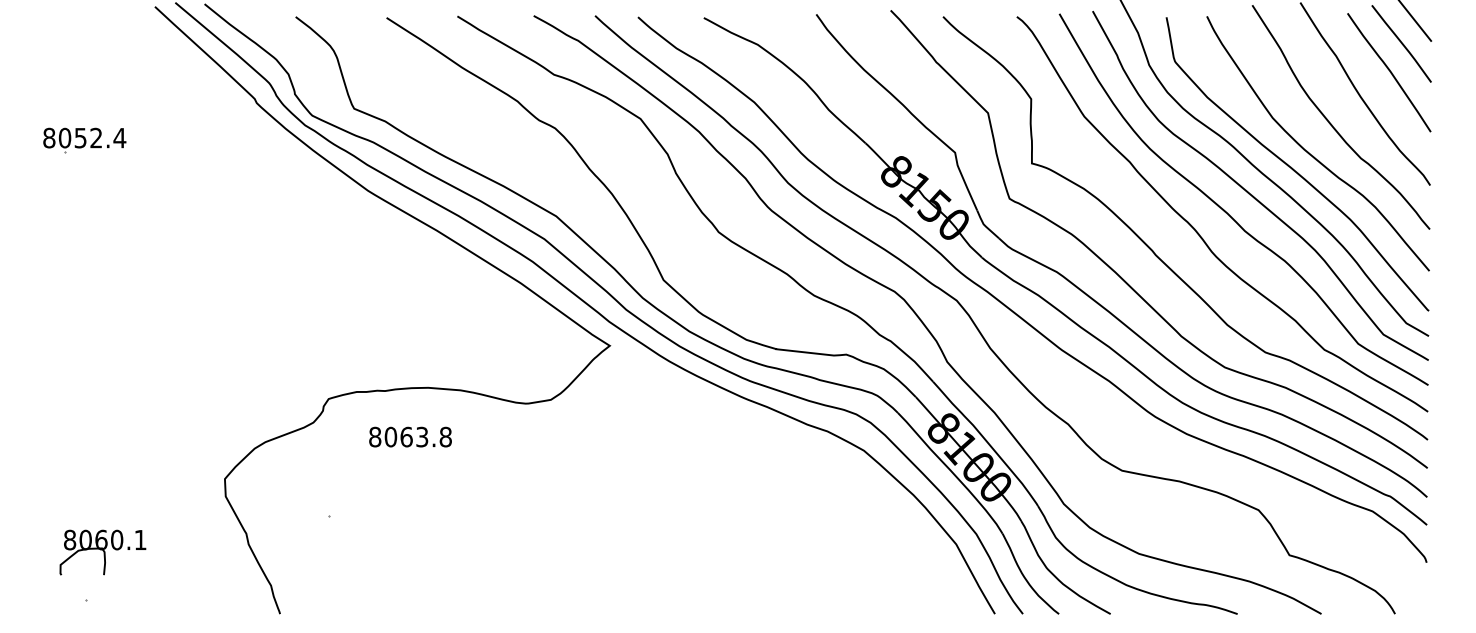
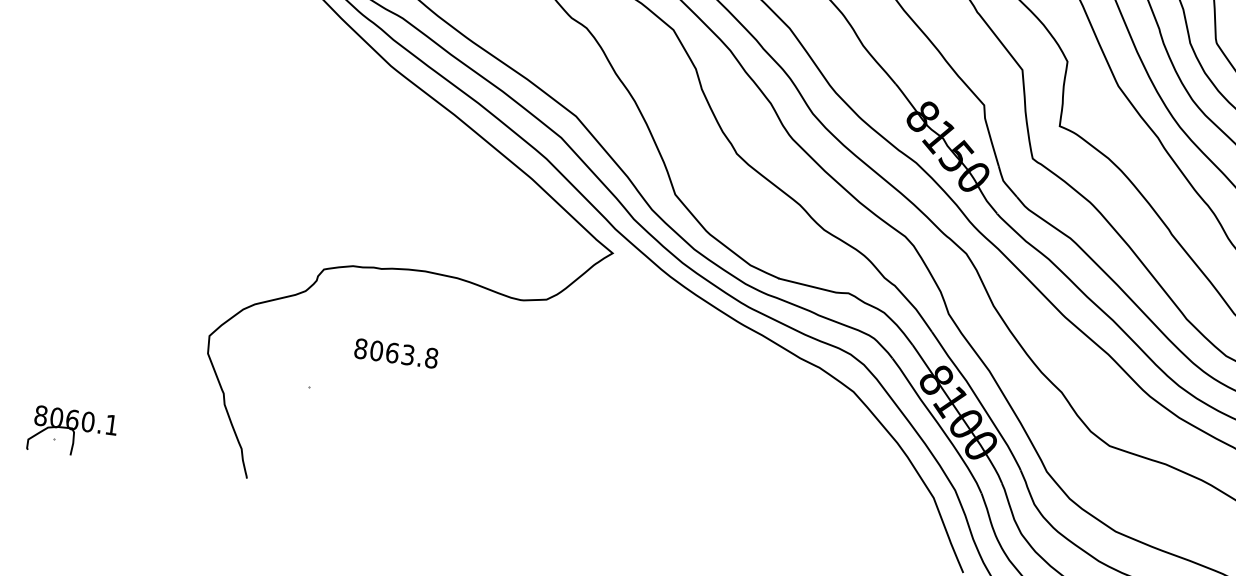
text: (410, 436) -> (396, 352), moved
part: (102, 552) -> (71, 432), moved

